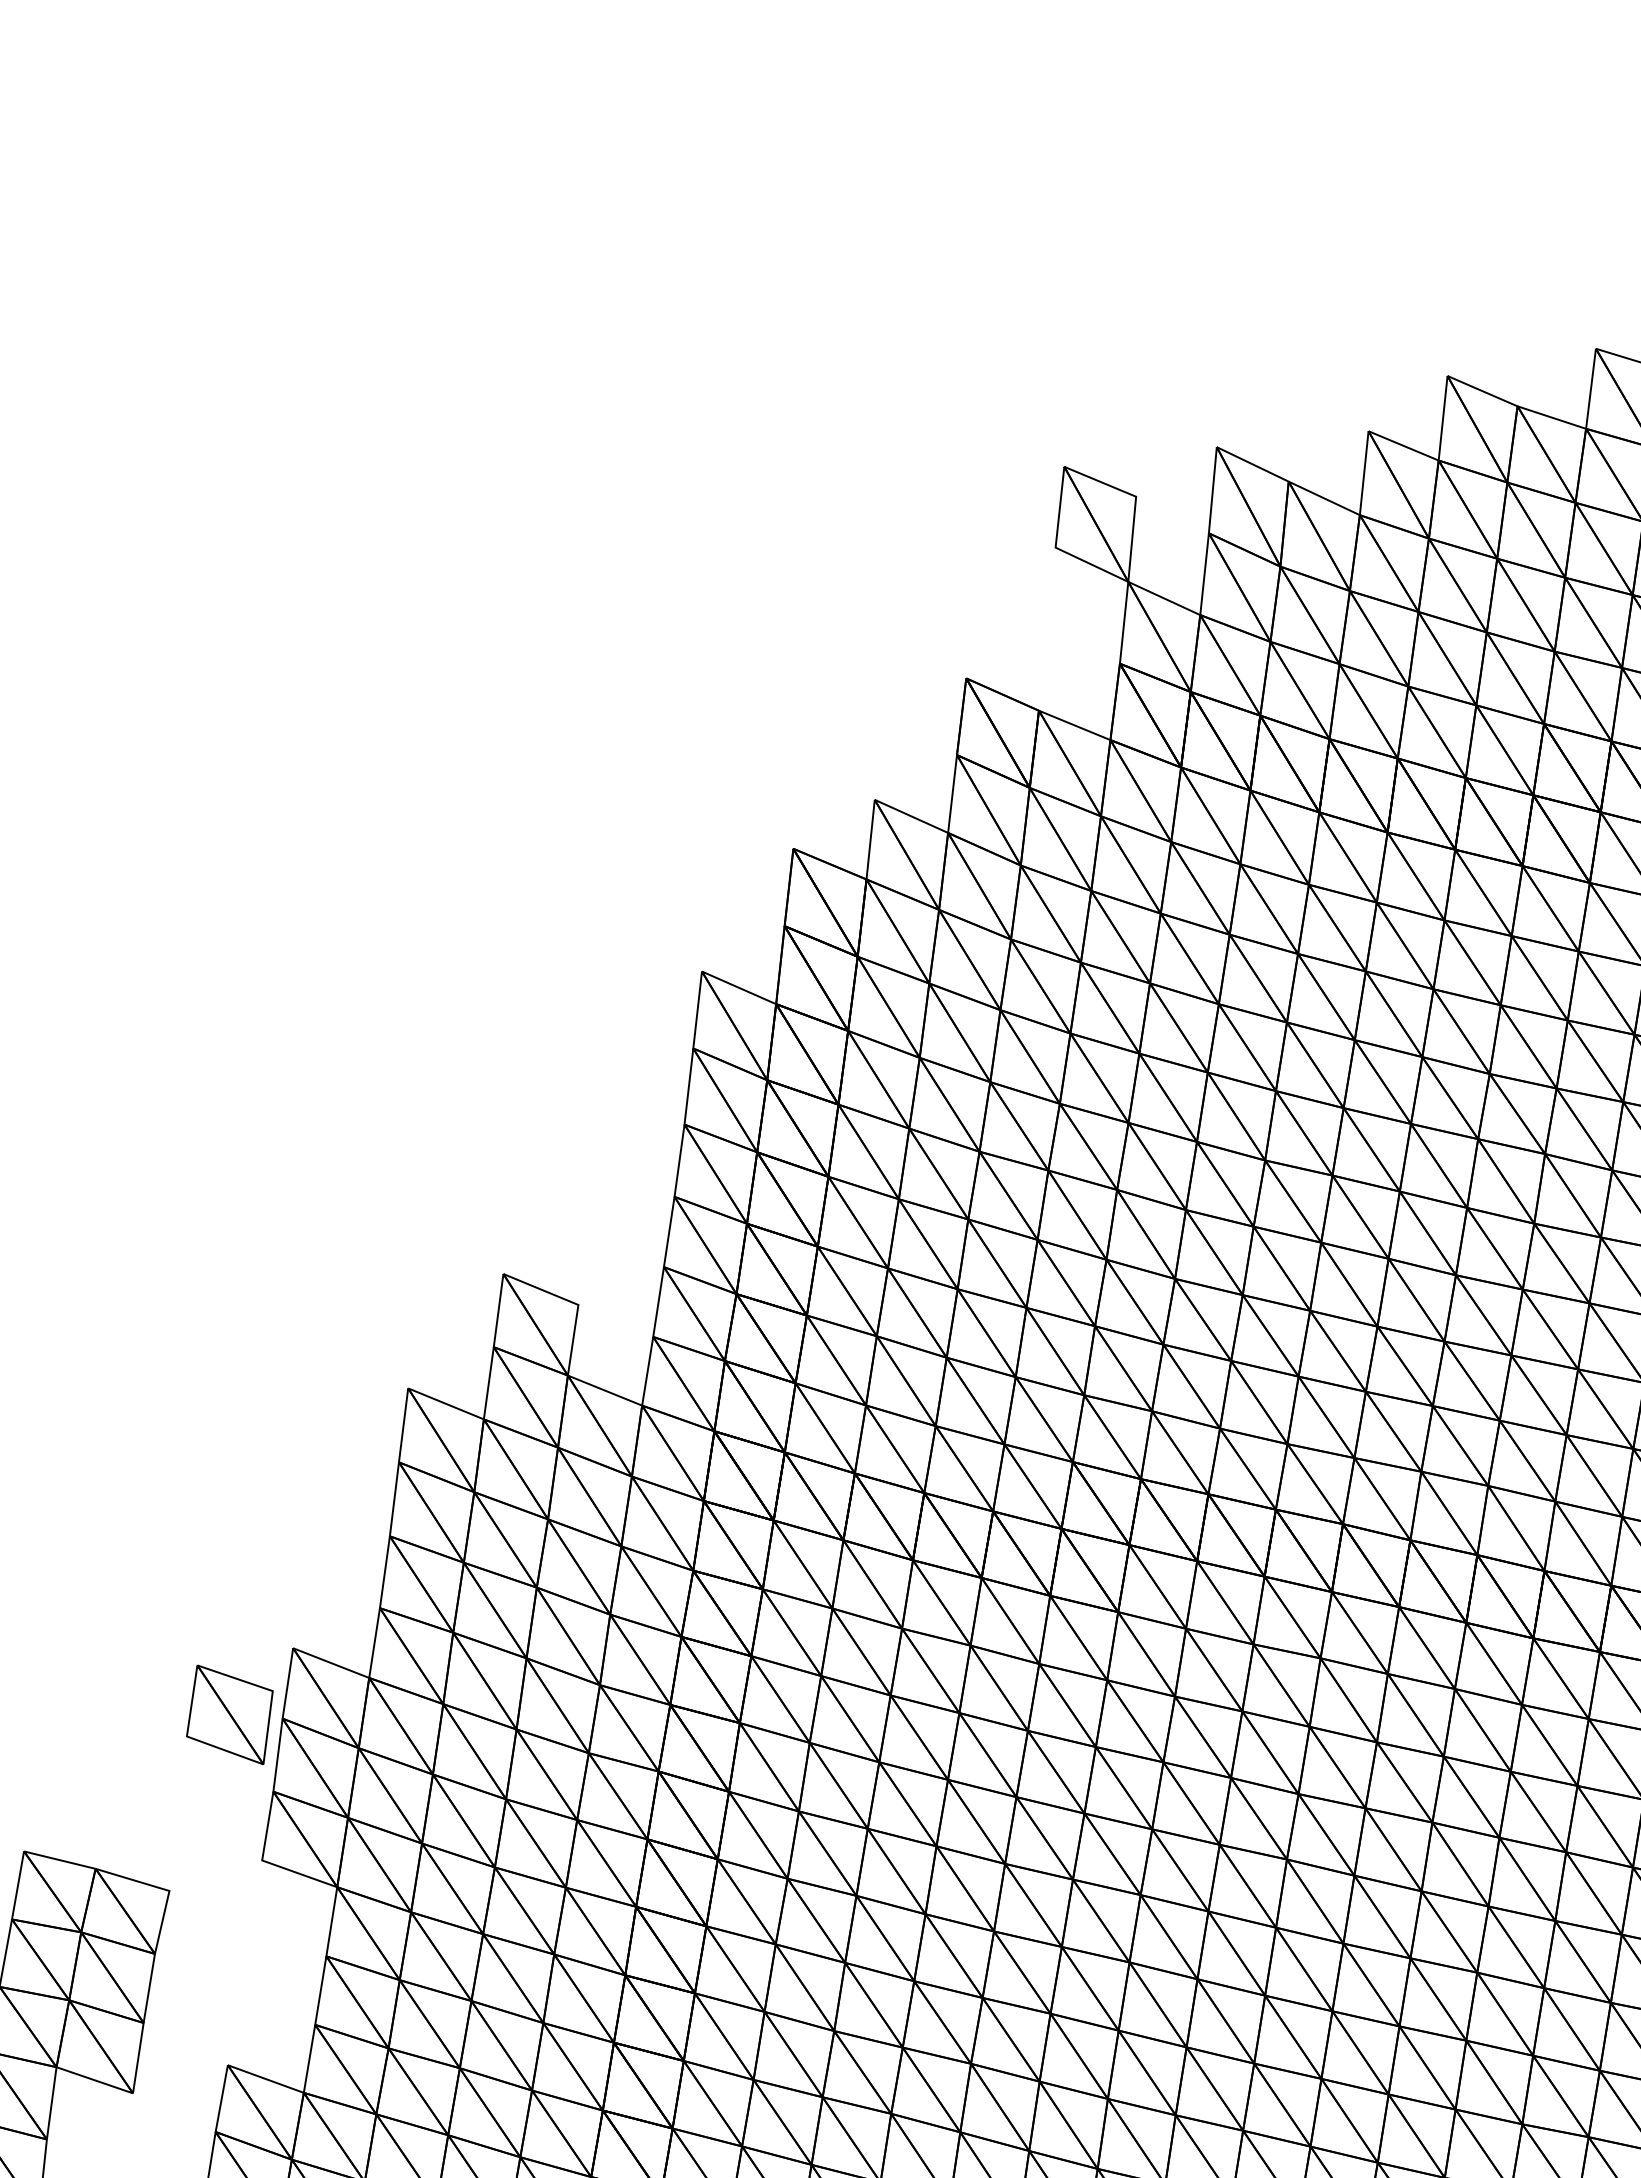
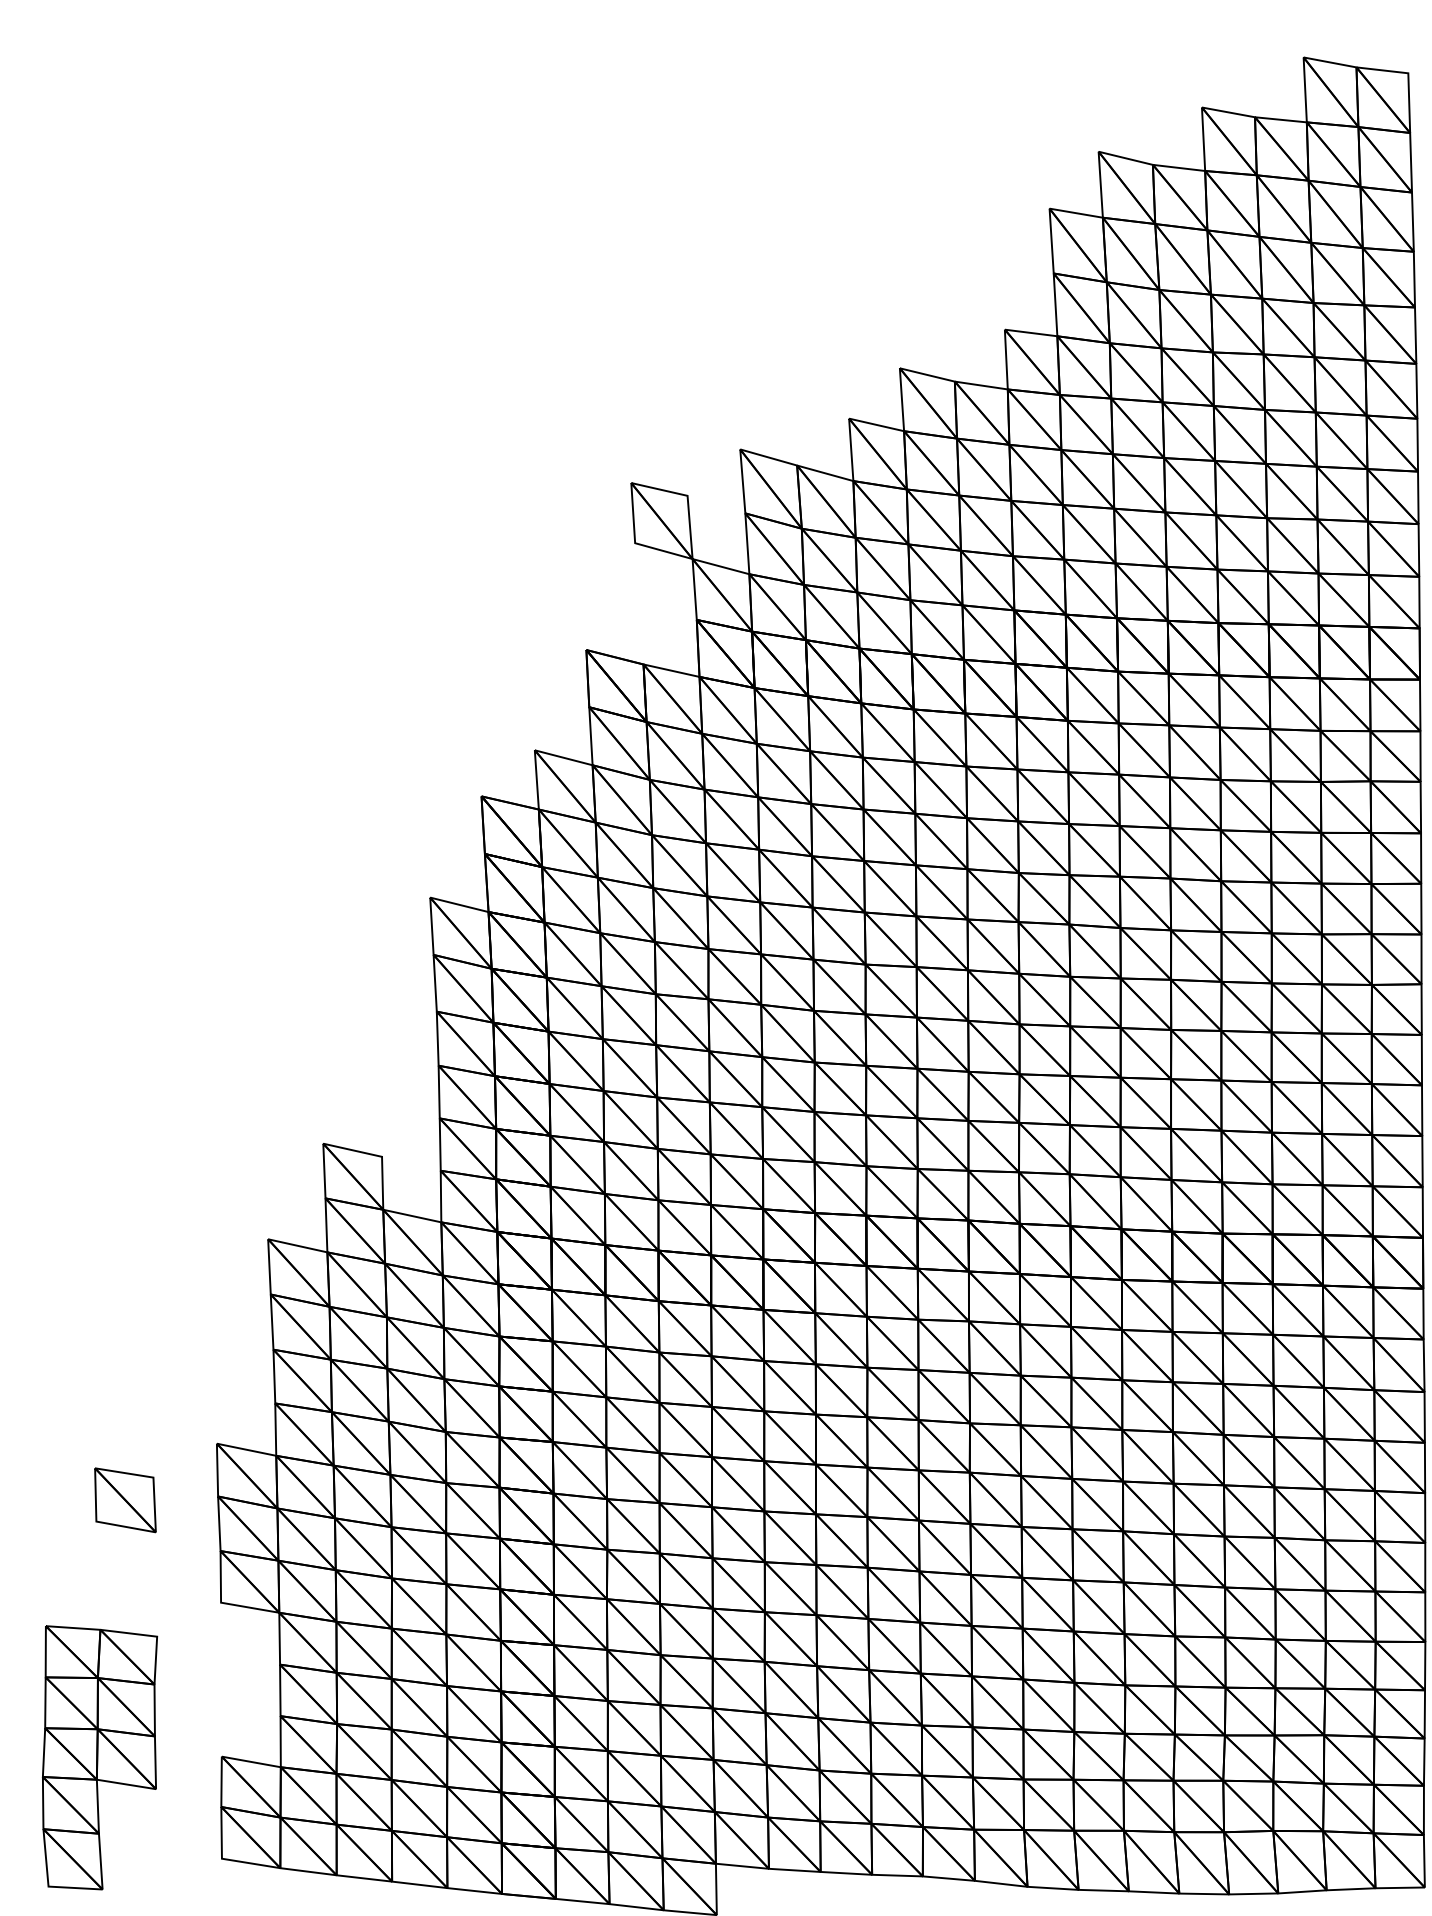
part: (230, 1715) -> (125, 1500), moved

